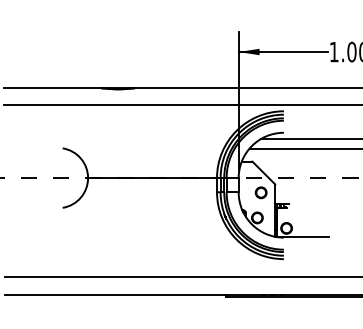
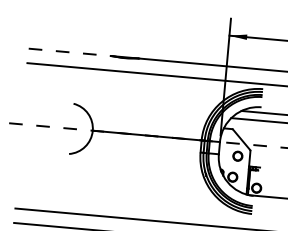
line: (52, 88) -> (69, 52), solid -> dashed

